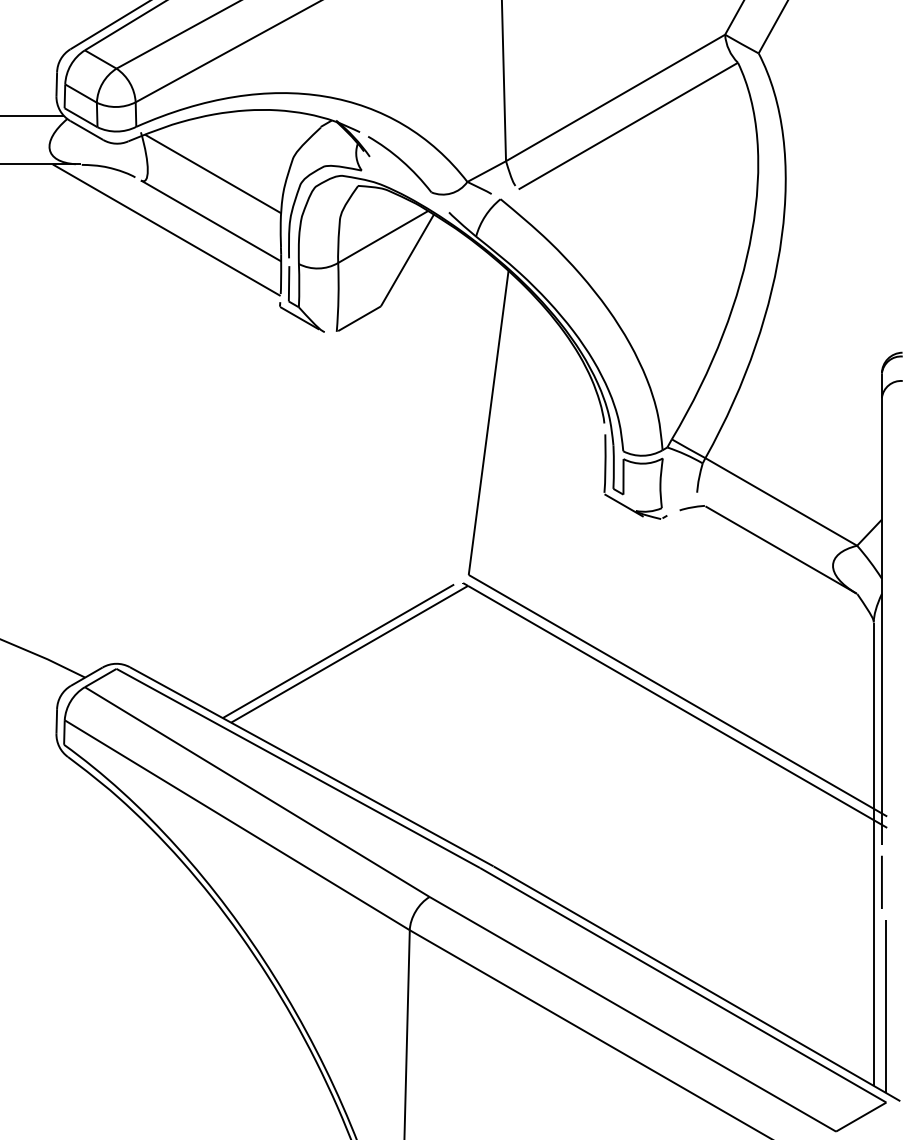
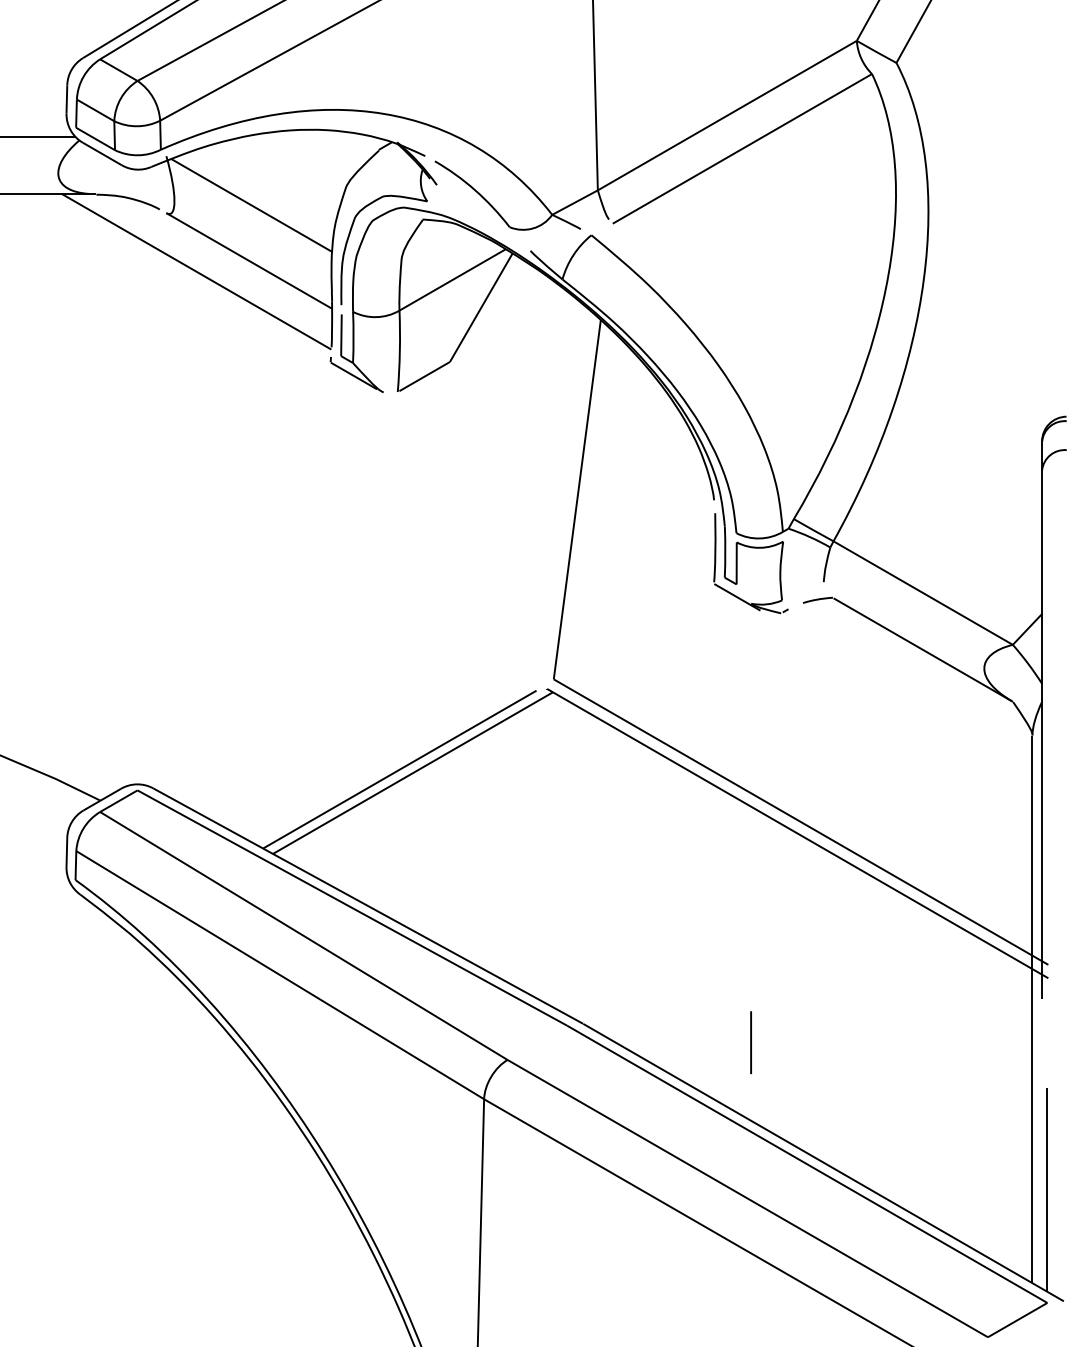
line: (881, 882) -> (750, 1042), moved

